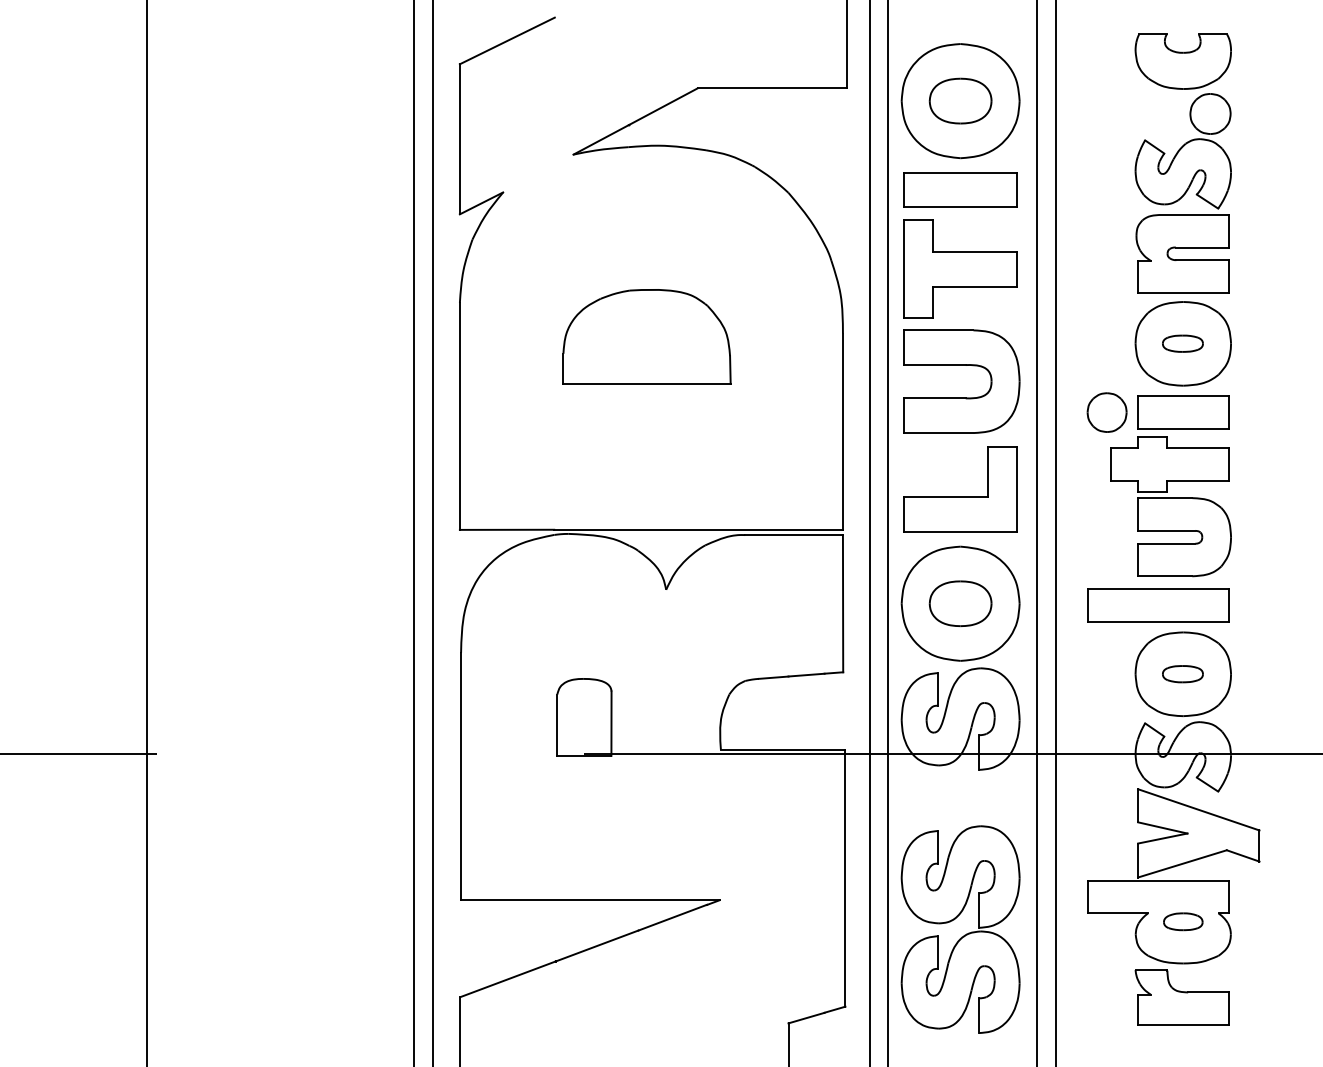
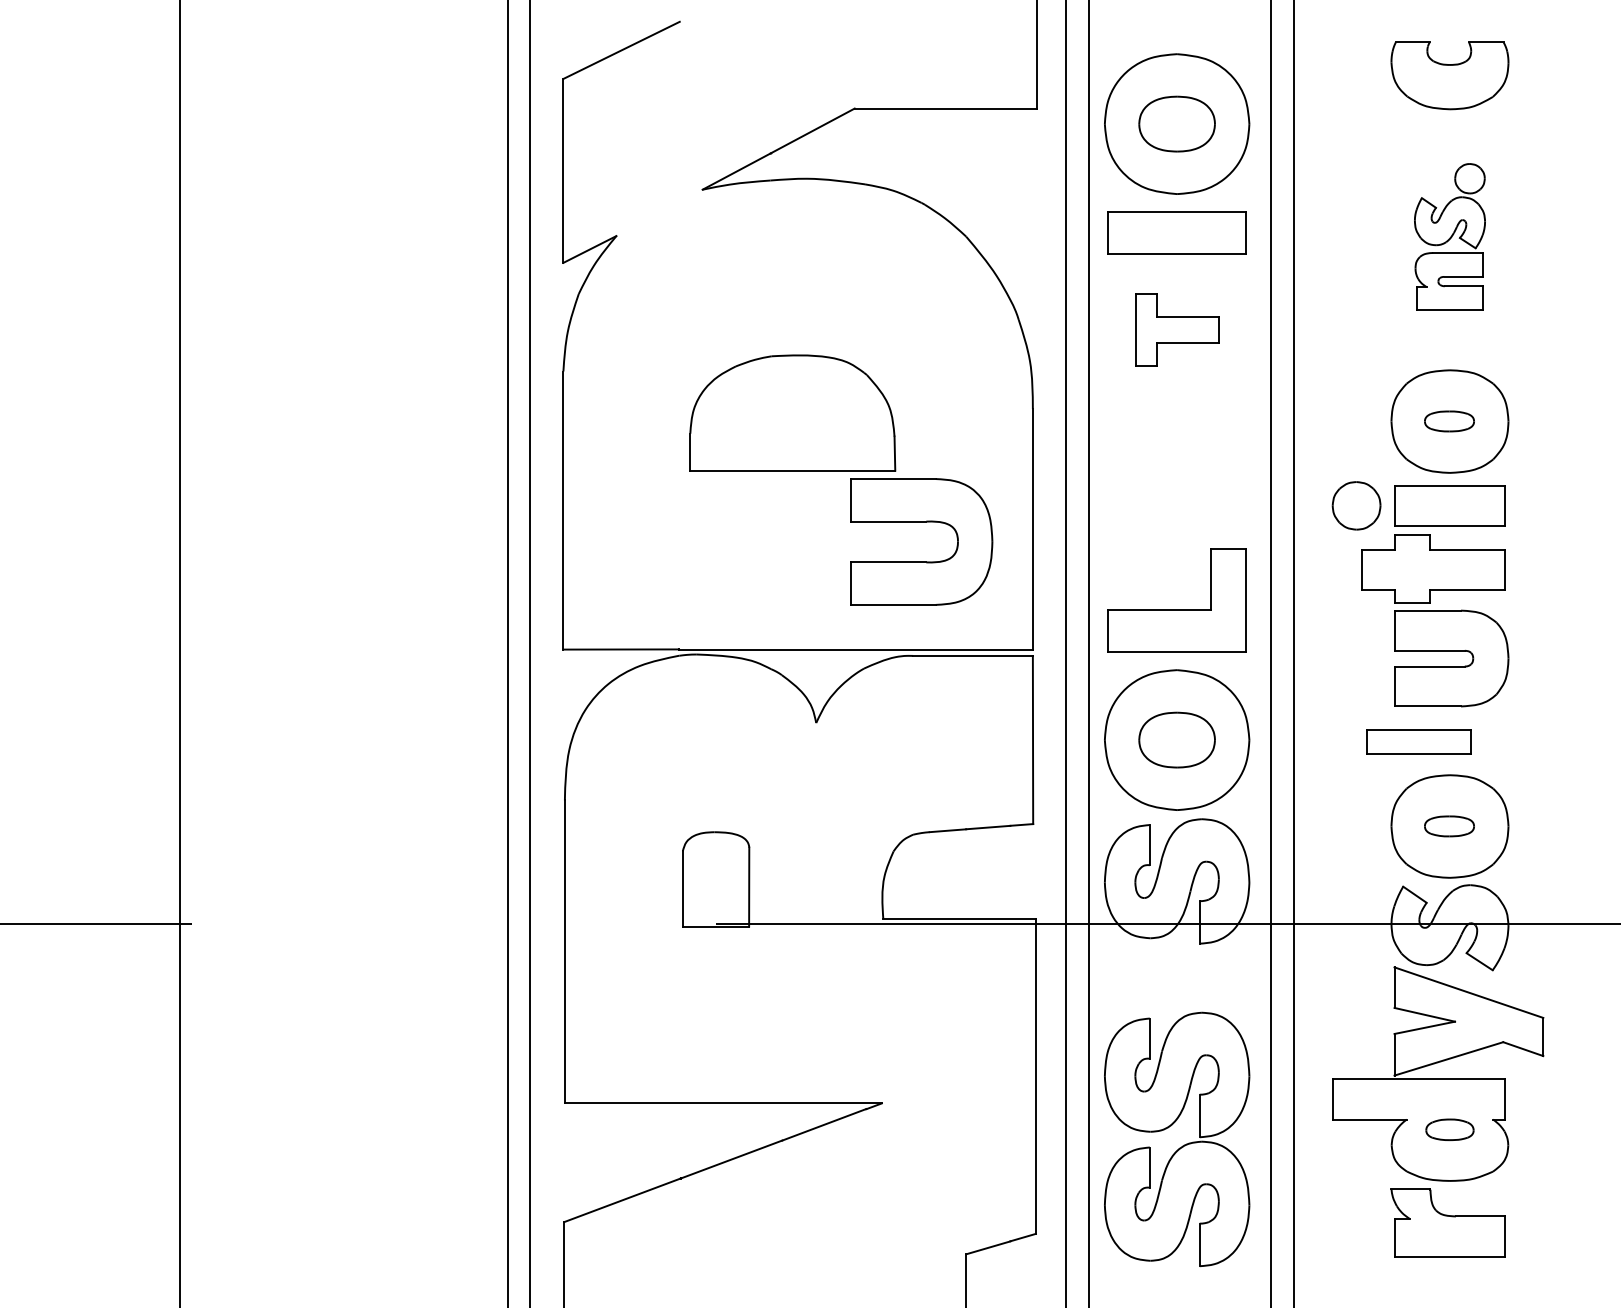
part: (1182, 192) -> (1449, 236), size x0.6
part: (960, 268) -> (1176, 329), size x0.6
part: (961, 365) -> (921, 522), moved
part: (1157, 604) -> (1418, 741), size x0.6

